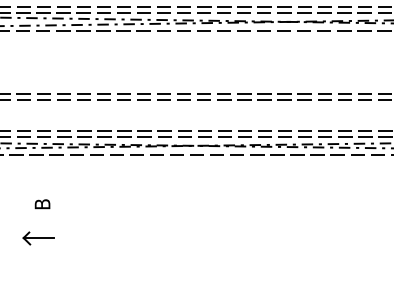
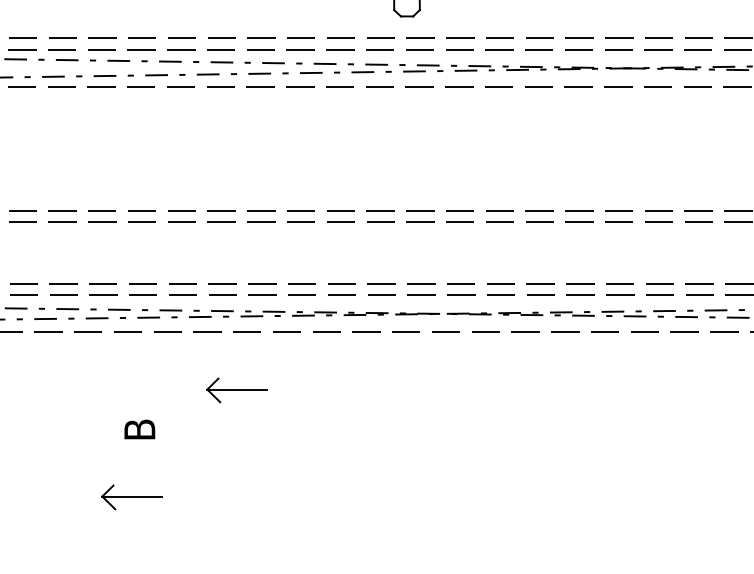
part: (91, 184) -> (236, 390), added

